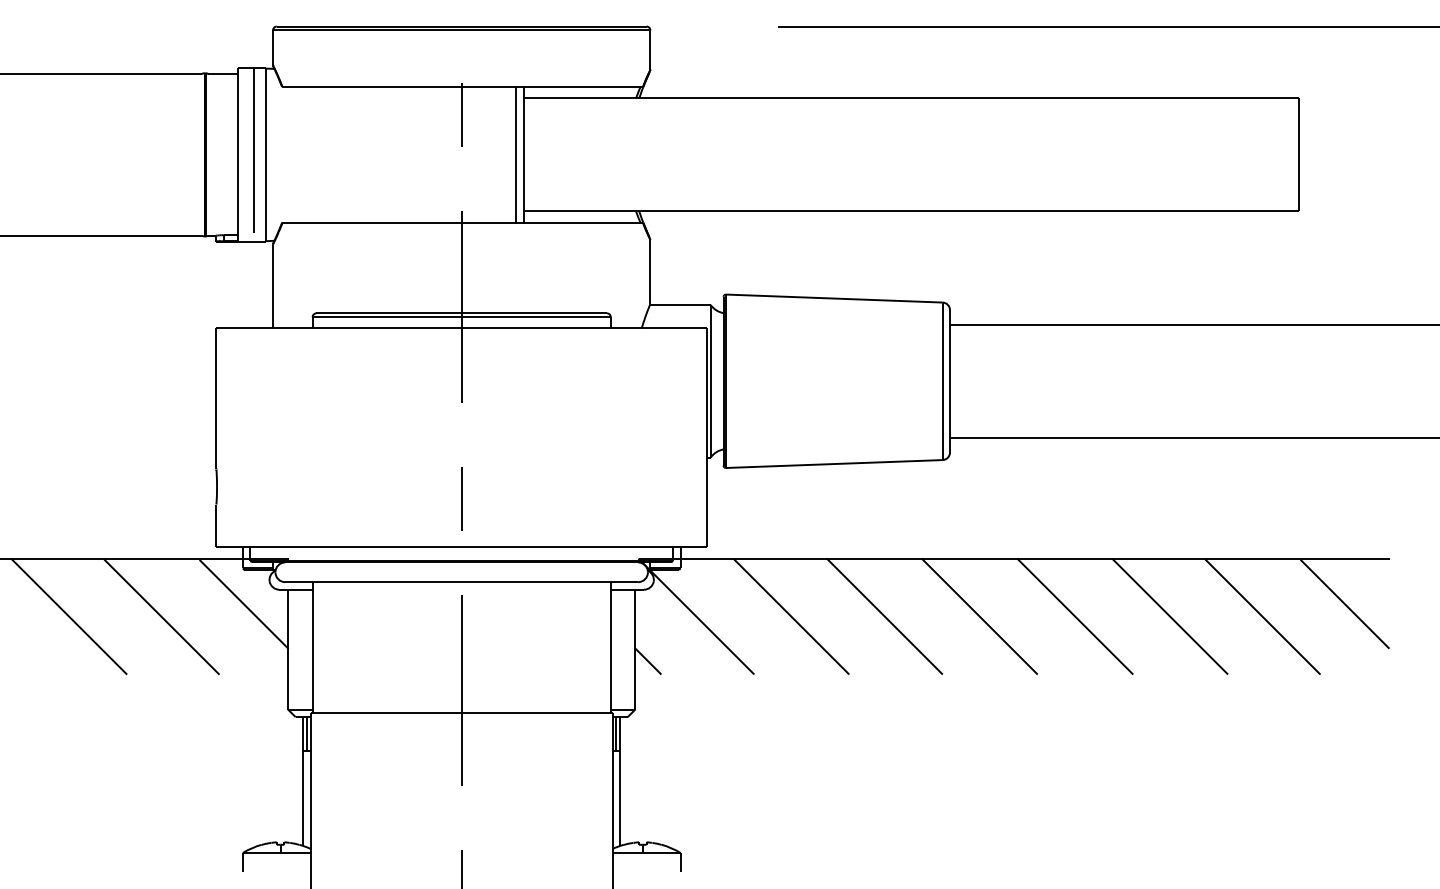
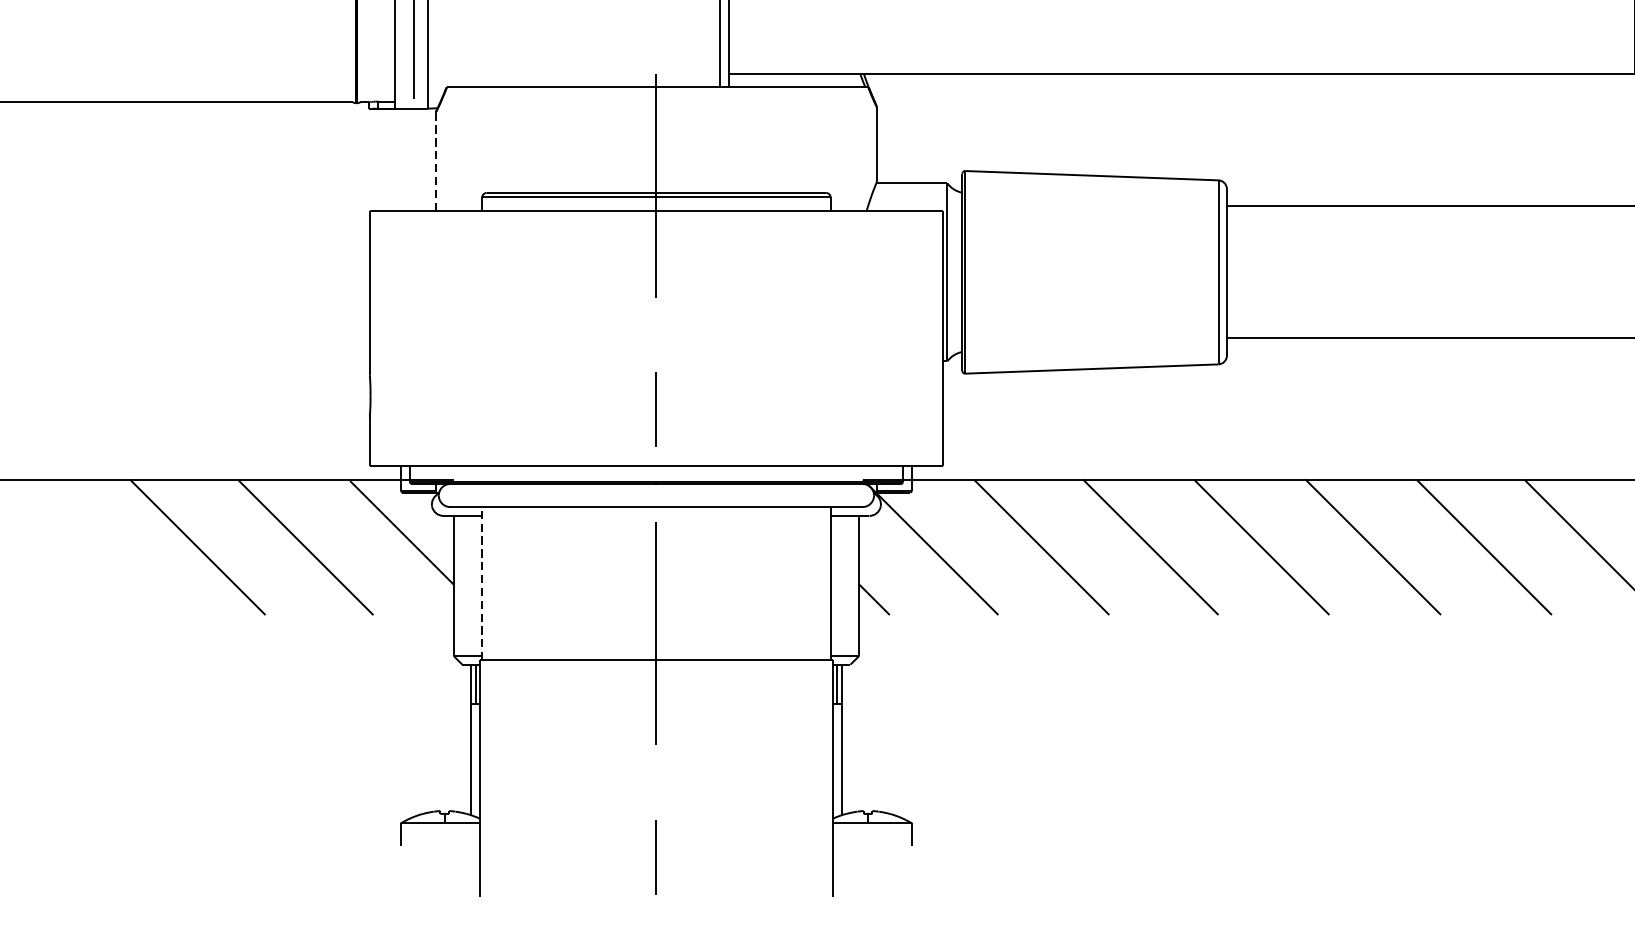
line: (273, 286) -> (436, 161), solid -> dashed
line: (312, 647) -> (482, 583), solid -> dashed

